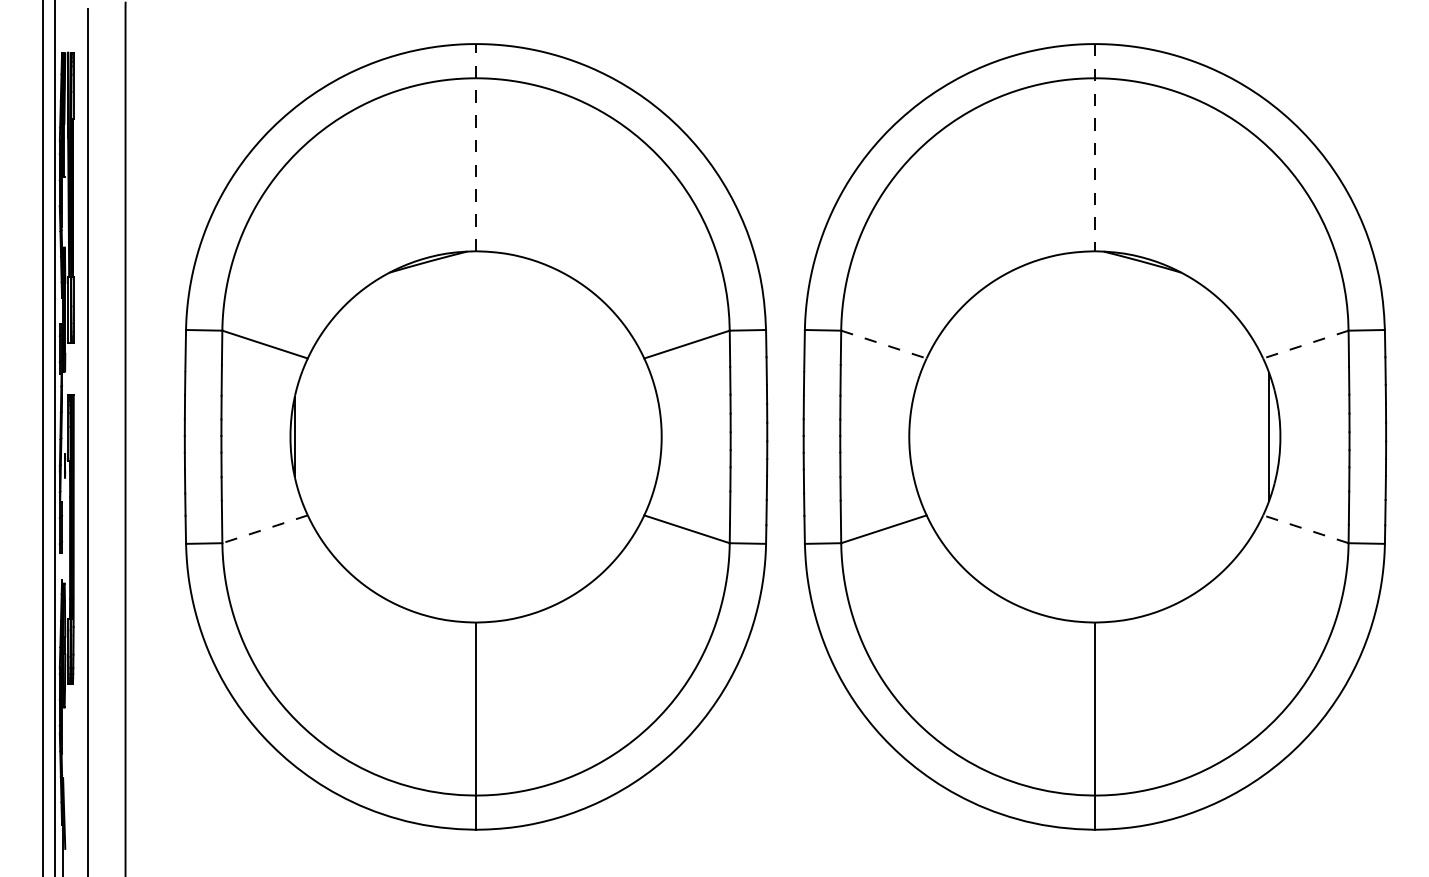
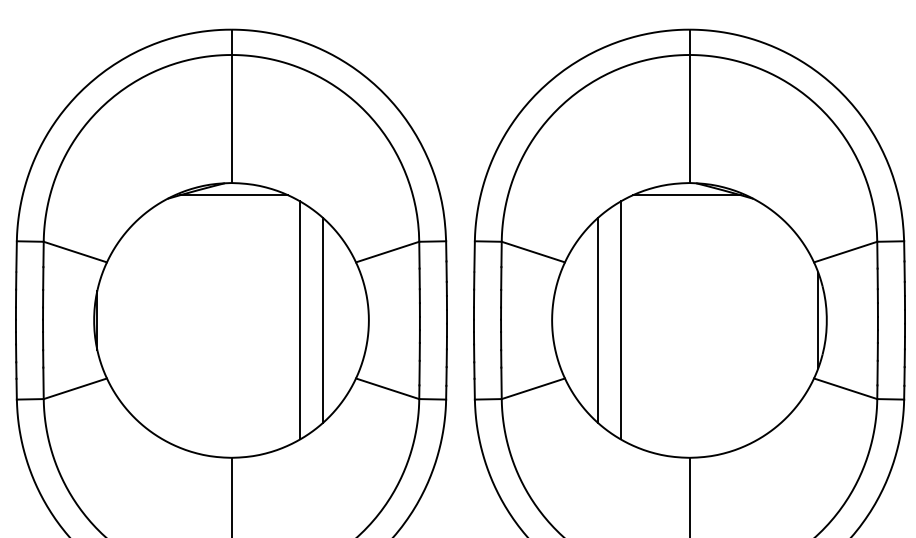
line: (476, 147) -> (231, 106), dashed -> solid
line: (1094, 147) -> (689, 106), dashed -> solid
line: (479, 267) -> (234, 195), added
line: (1091, 267) -> (686, 195), added
line: (883, 344) -> (533, 252), dashed -> solid
line: (1305, 344) -> (845, 252), dashed -> solid
line: (568, 436) -> (299, 320), added
line: (599, 436) -> (322, 320), added
line: (971, 436) -> (598, 320), added
line: (1002, 436) -> (621, 320), added
line: (265, 529) -> (75, 388), dashed -> solid
line: (1305, 529) -> (845, 388), dashed -> solid

